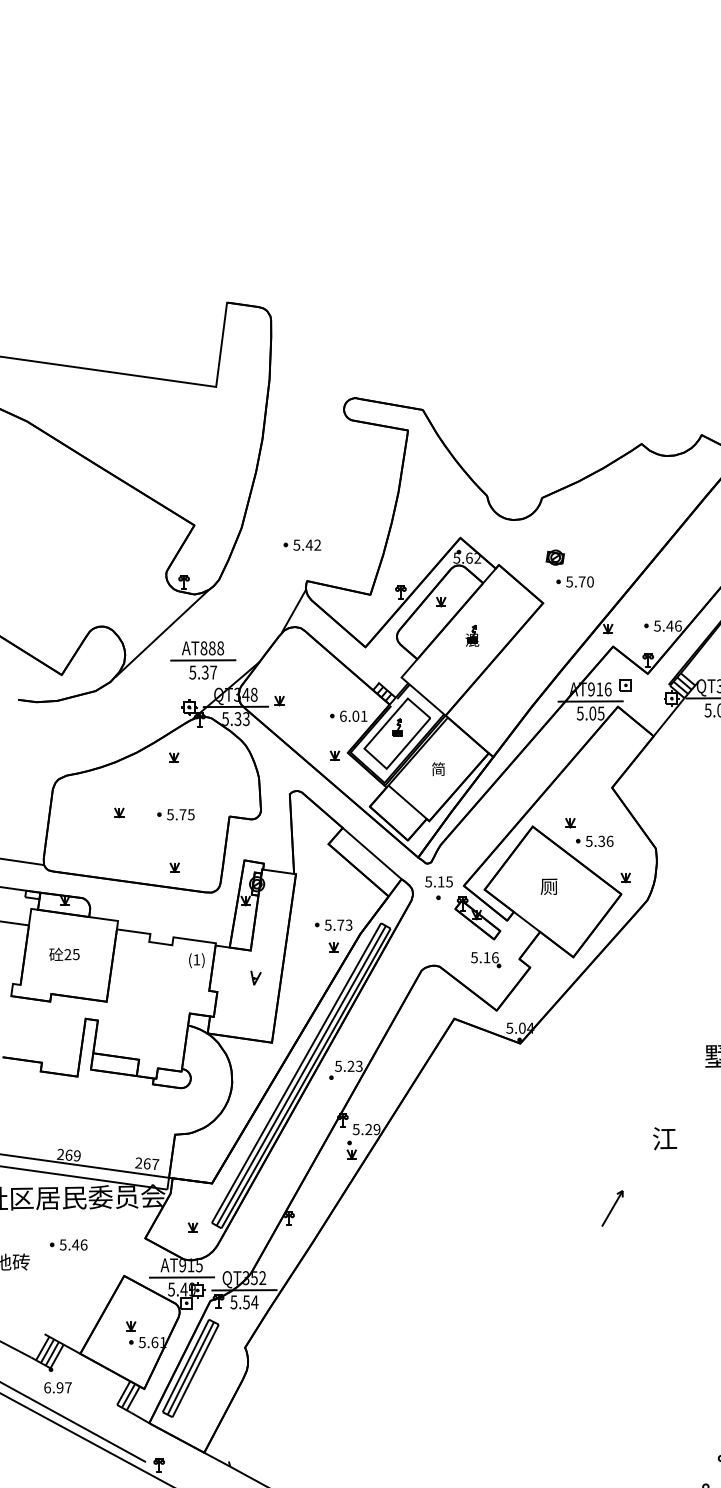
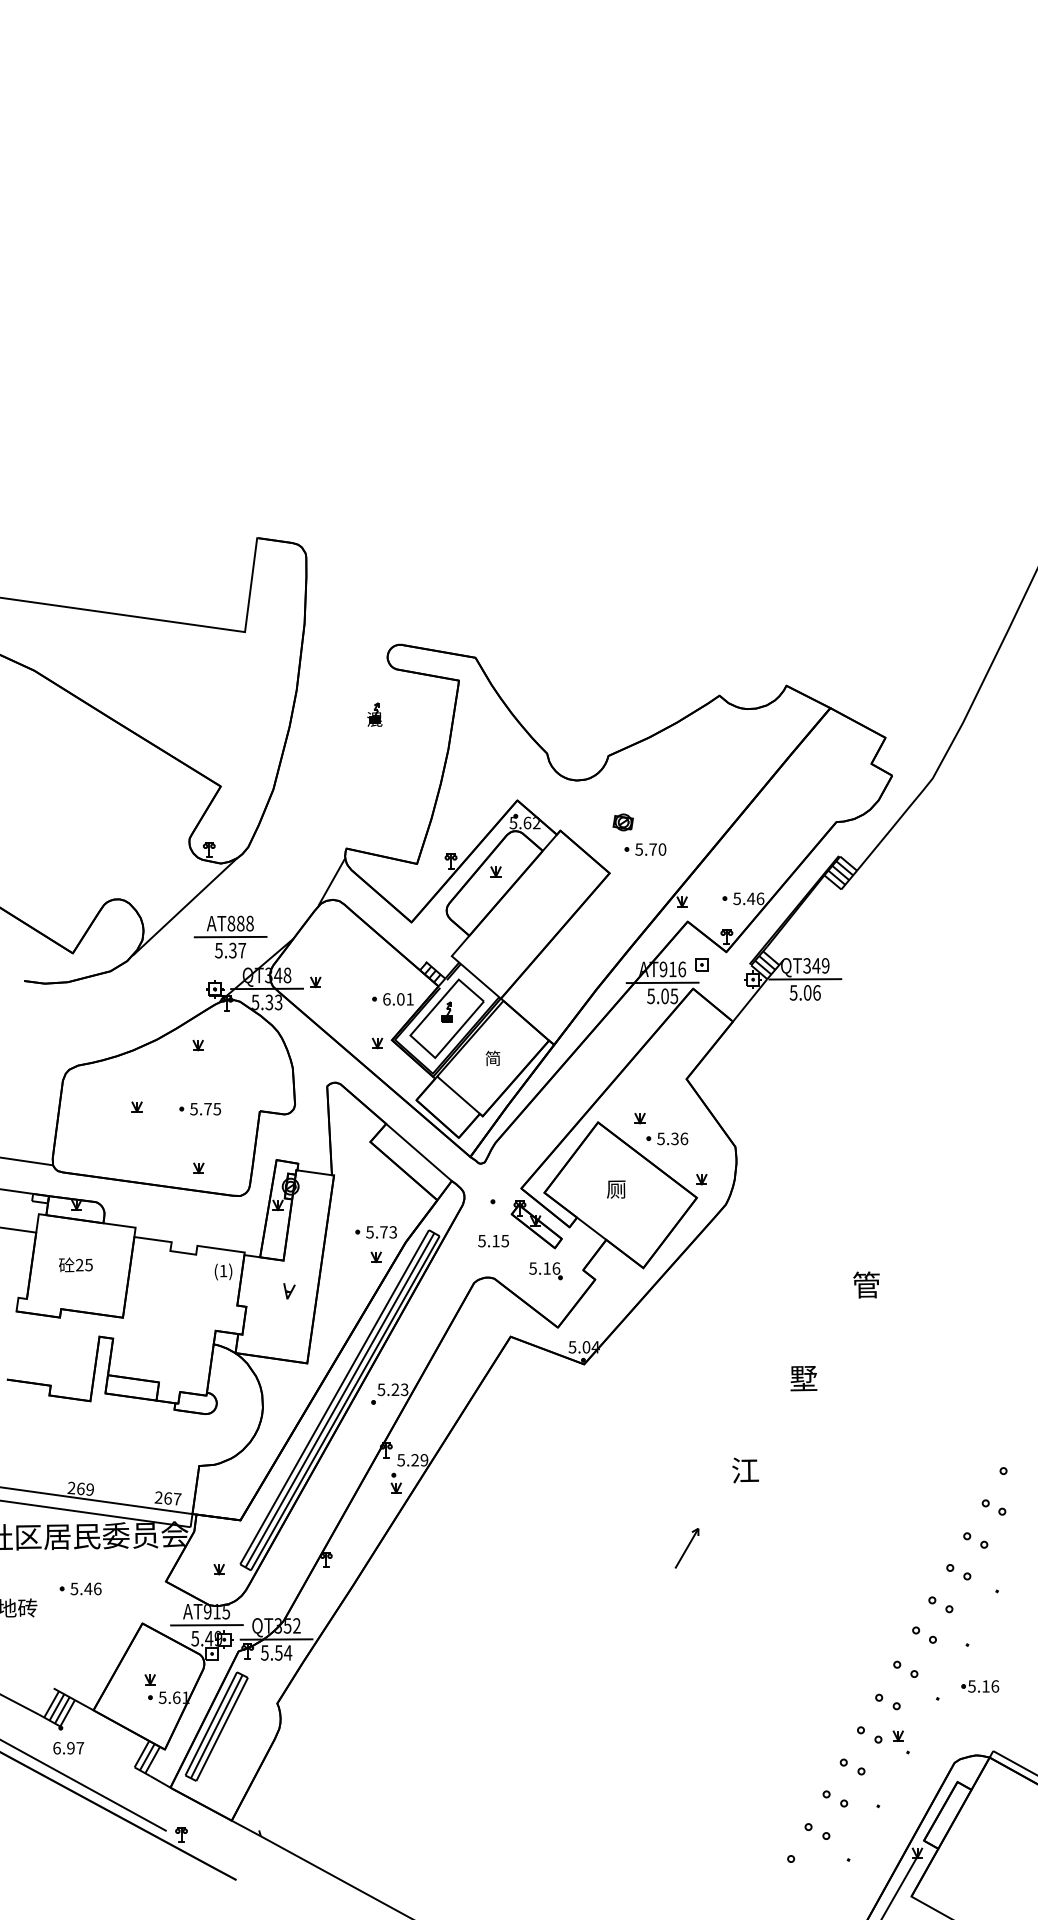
part: (301, 545) -> (340, 808), removed
part: (472, 635) -> (374, 714), moved
text: (438, 882) -> (493, 1241), moved

